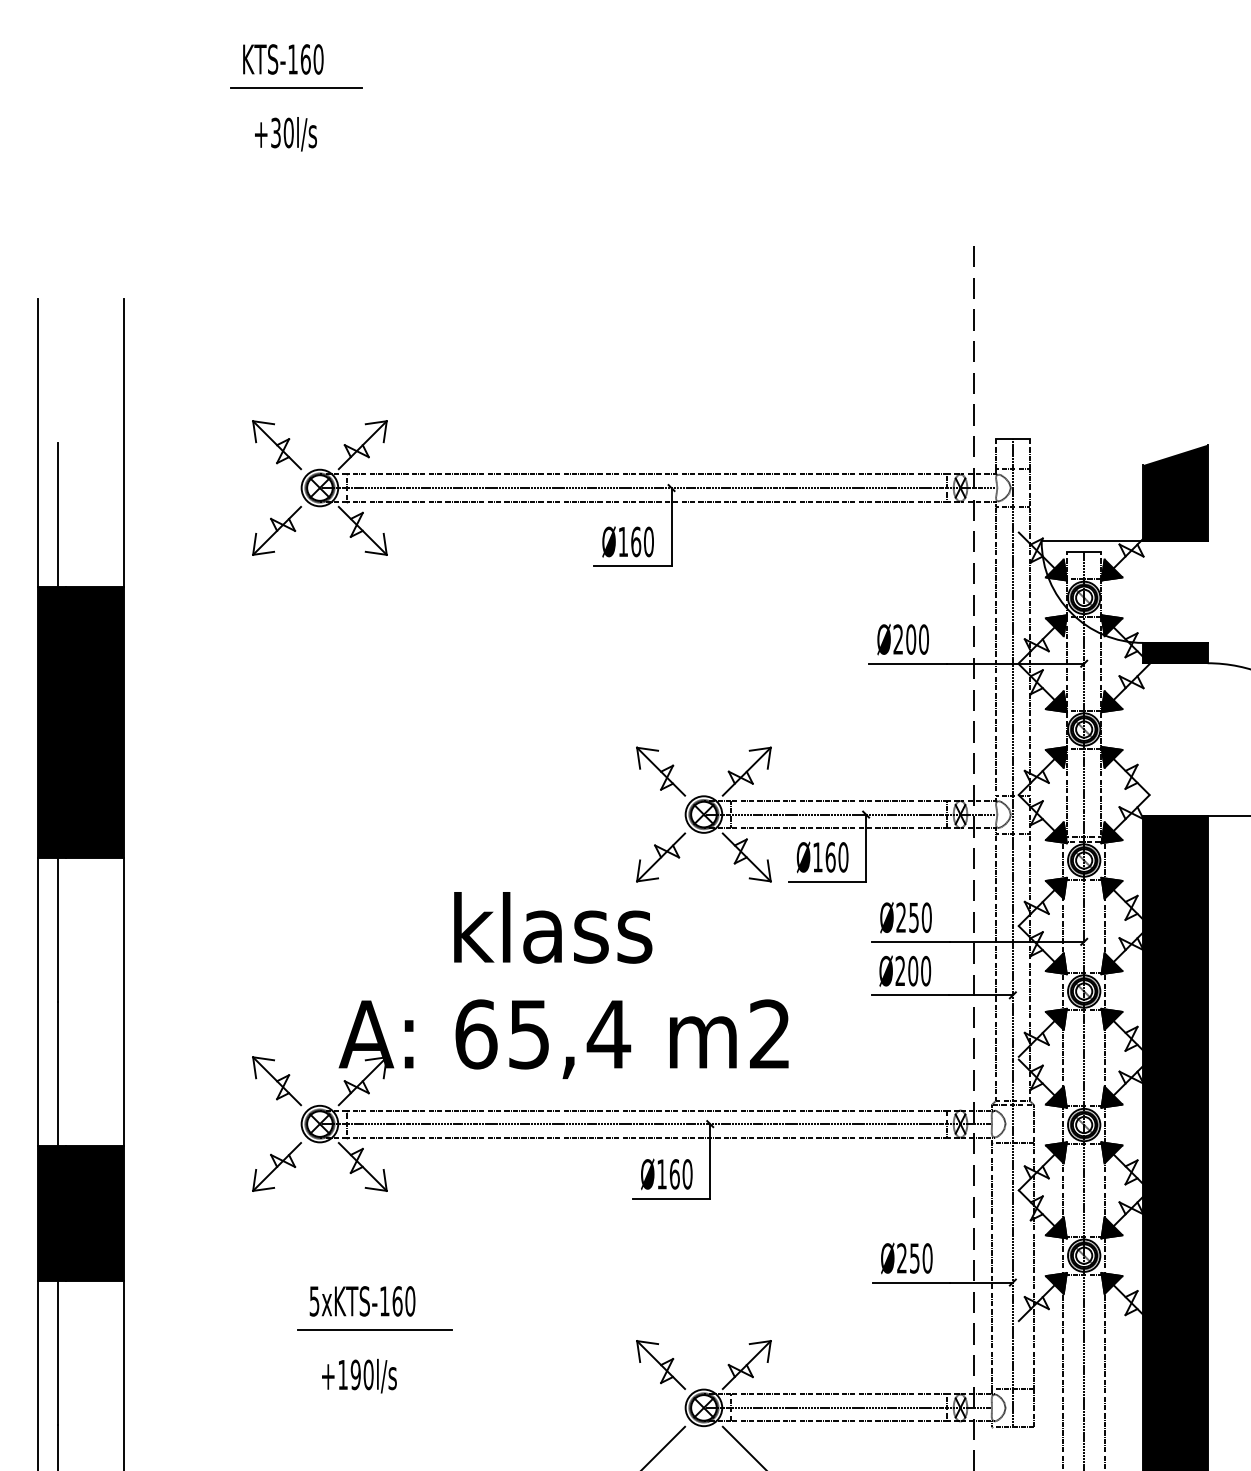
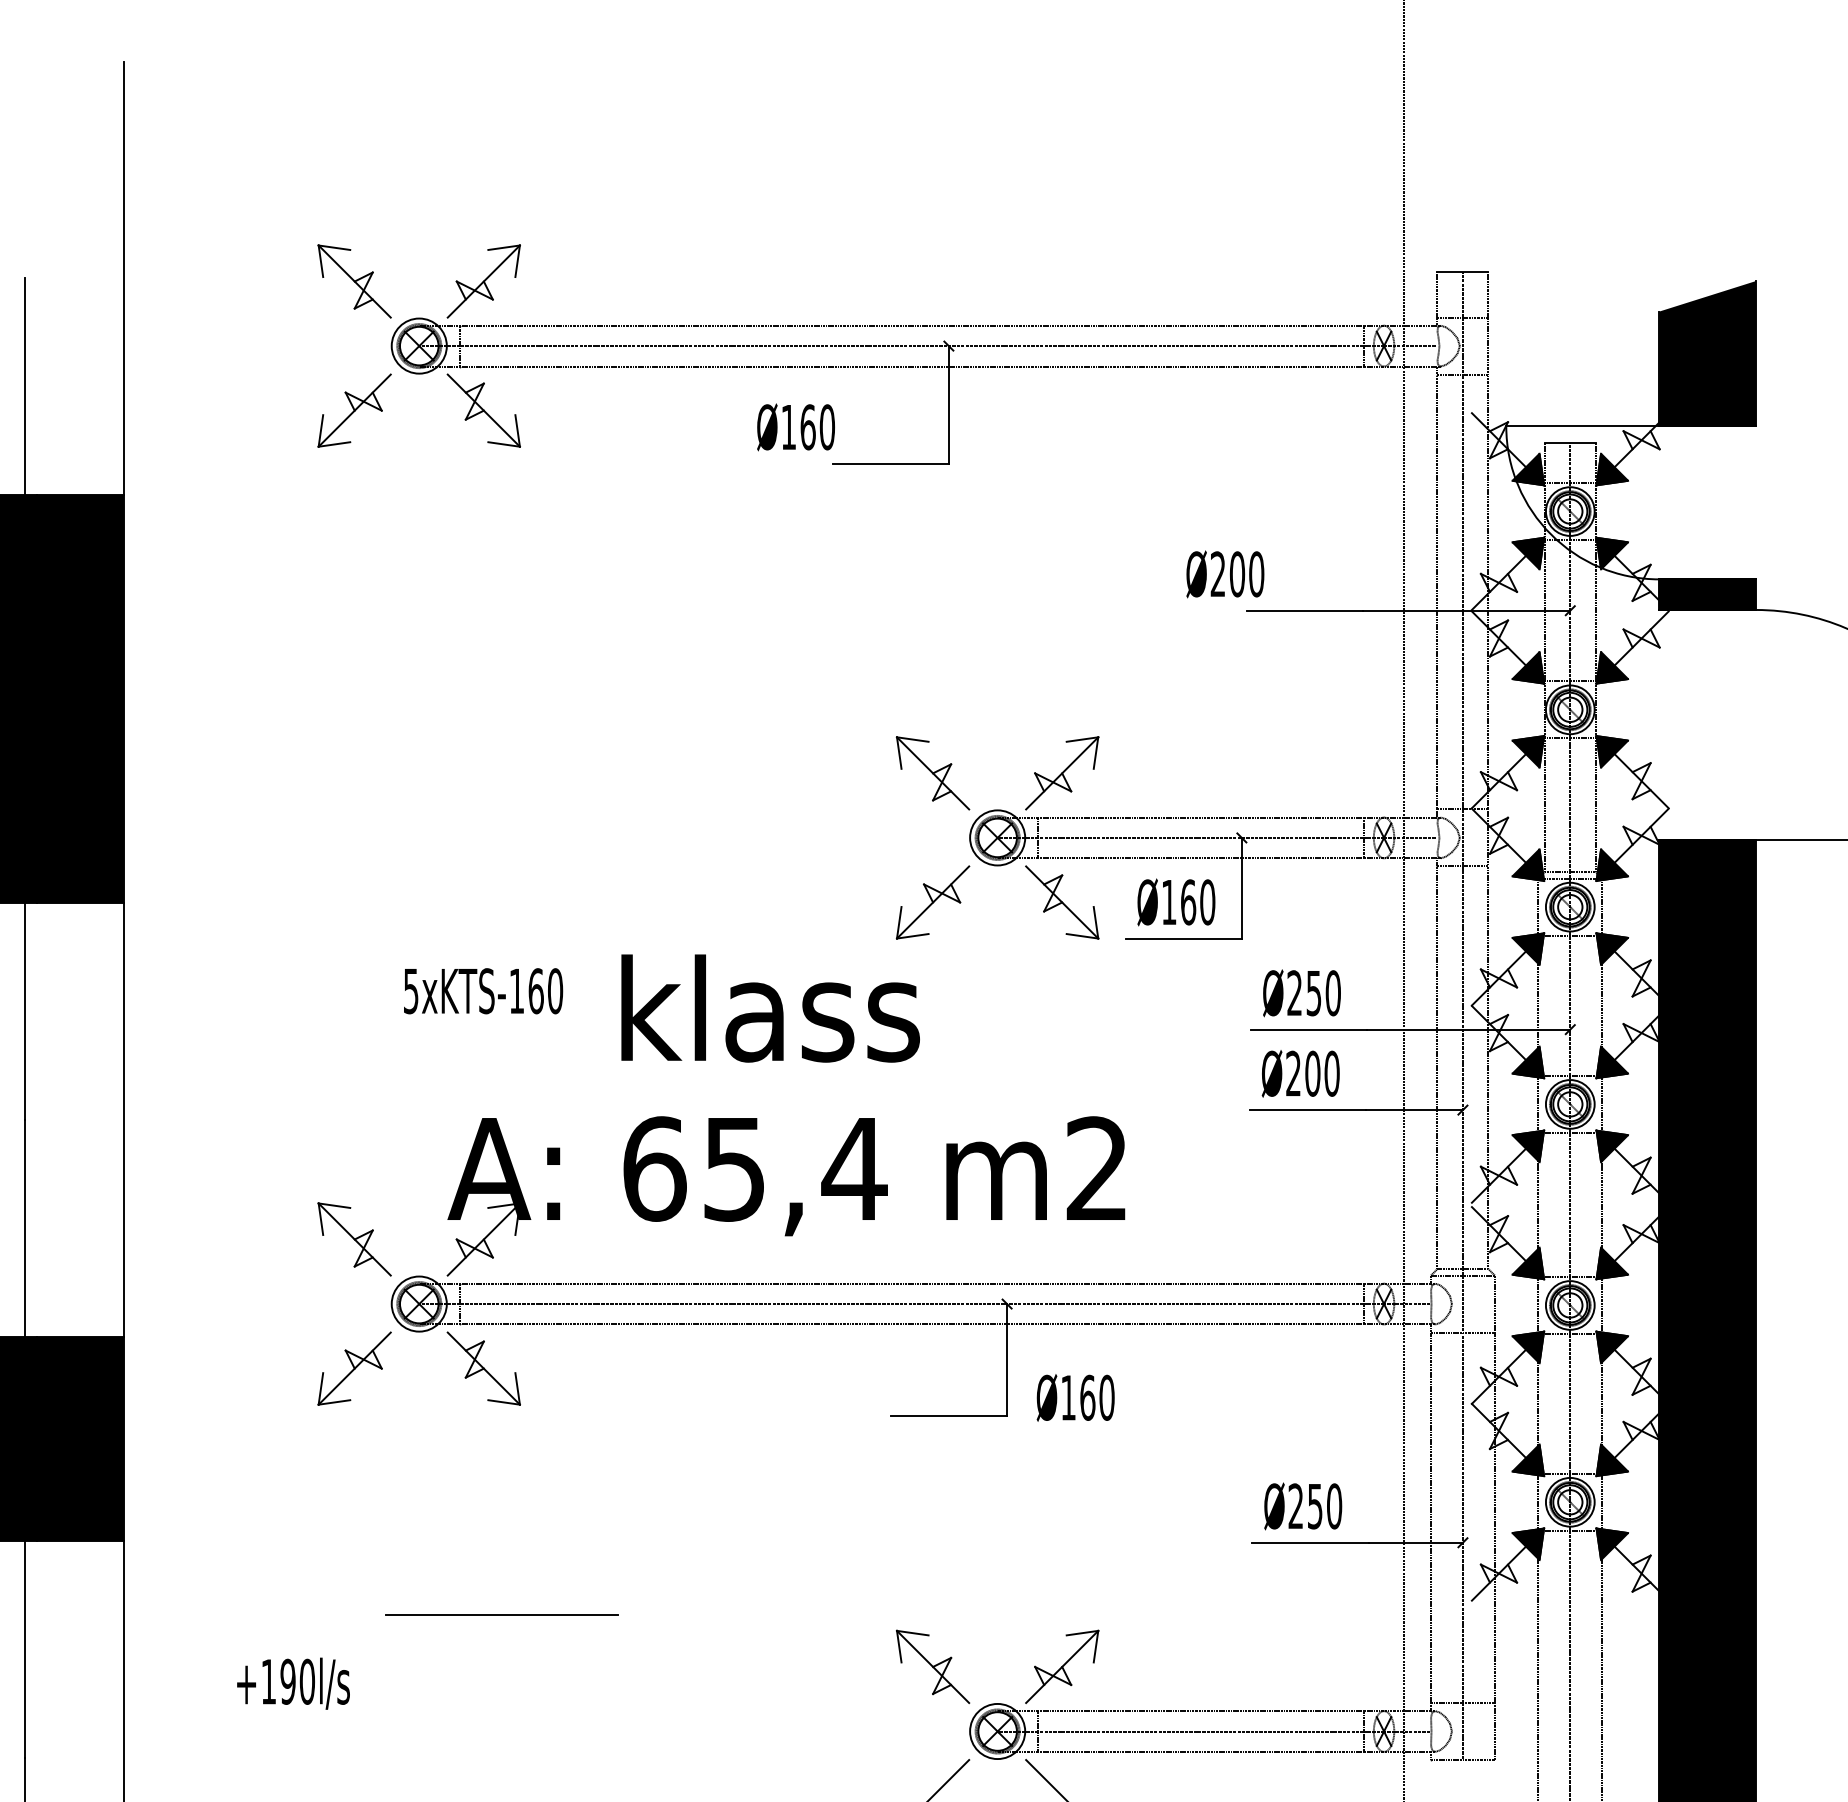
text: (627, 541) -> (795, 426), moved
text: (902, 639) -> (1224, 574), moved
text: (666, 1174) -> (1075, 1398), moved
text: (362, 1301) -> (483, 991), moved
text: (359, 1375) -> (293, 1682), moved

